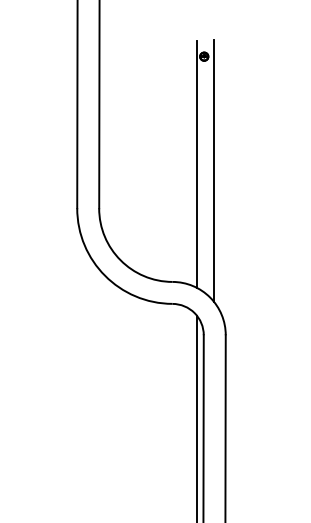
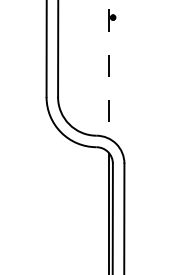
line: (197, 165) -> (109, 74), solid -> dashed
line: (214, 170) -> (118, 77), removed

